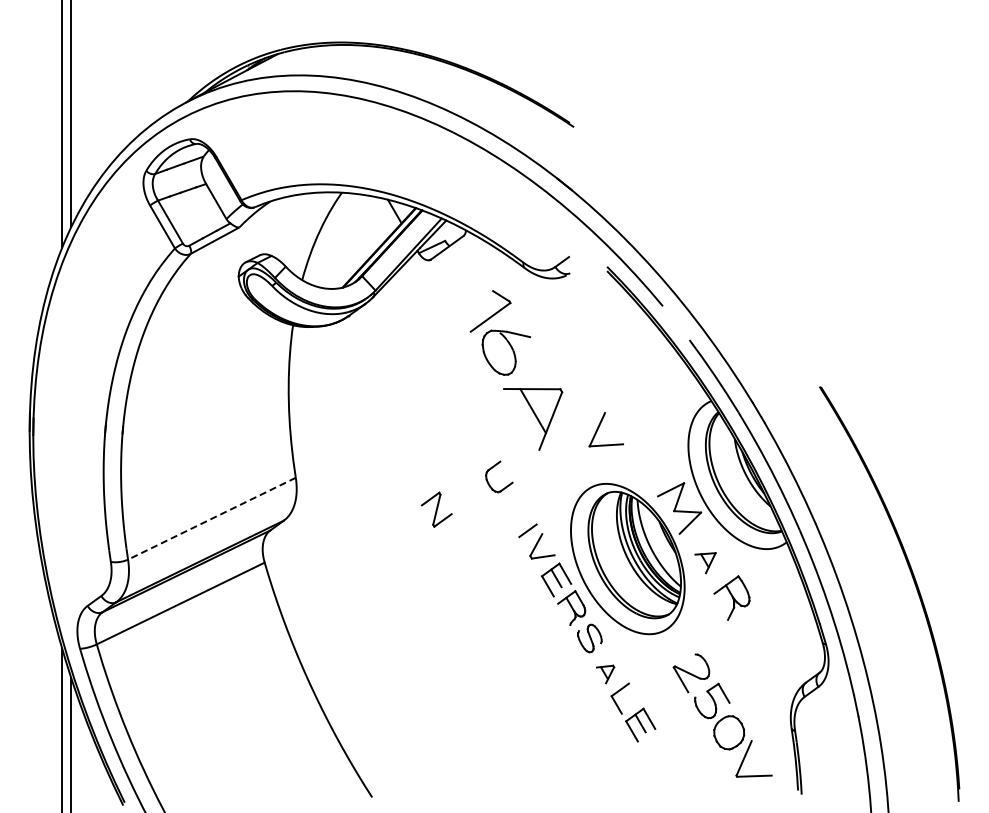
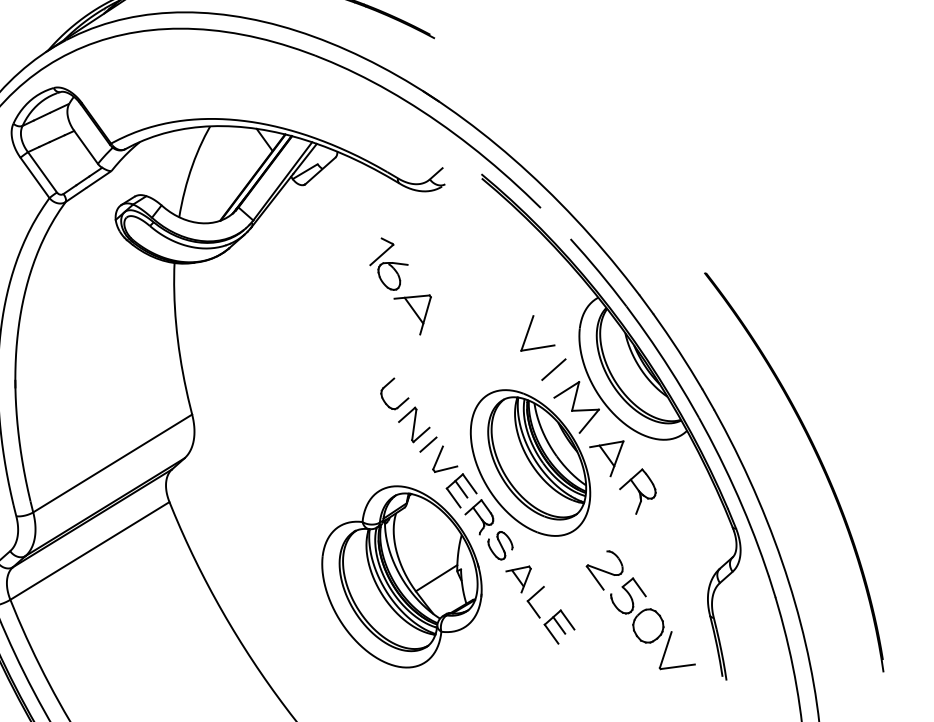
part: (515, 370) -> (400, 286), size x0.62
part: (599, 427) -> (529, 330), moved
line: (659, 468) -> (553, 369), added
part: (436, 509) -> (413, 424), moved
line: (211, 518) -> (112, 463), dashed -> solid
part: (705, 562) -> (608, 458), size x1.67
part: (488, 659) -> (401, 576), added
part: (605, 674) -> (519, 580), size x1.43

